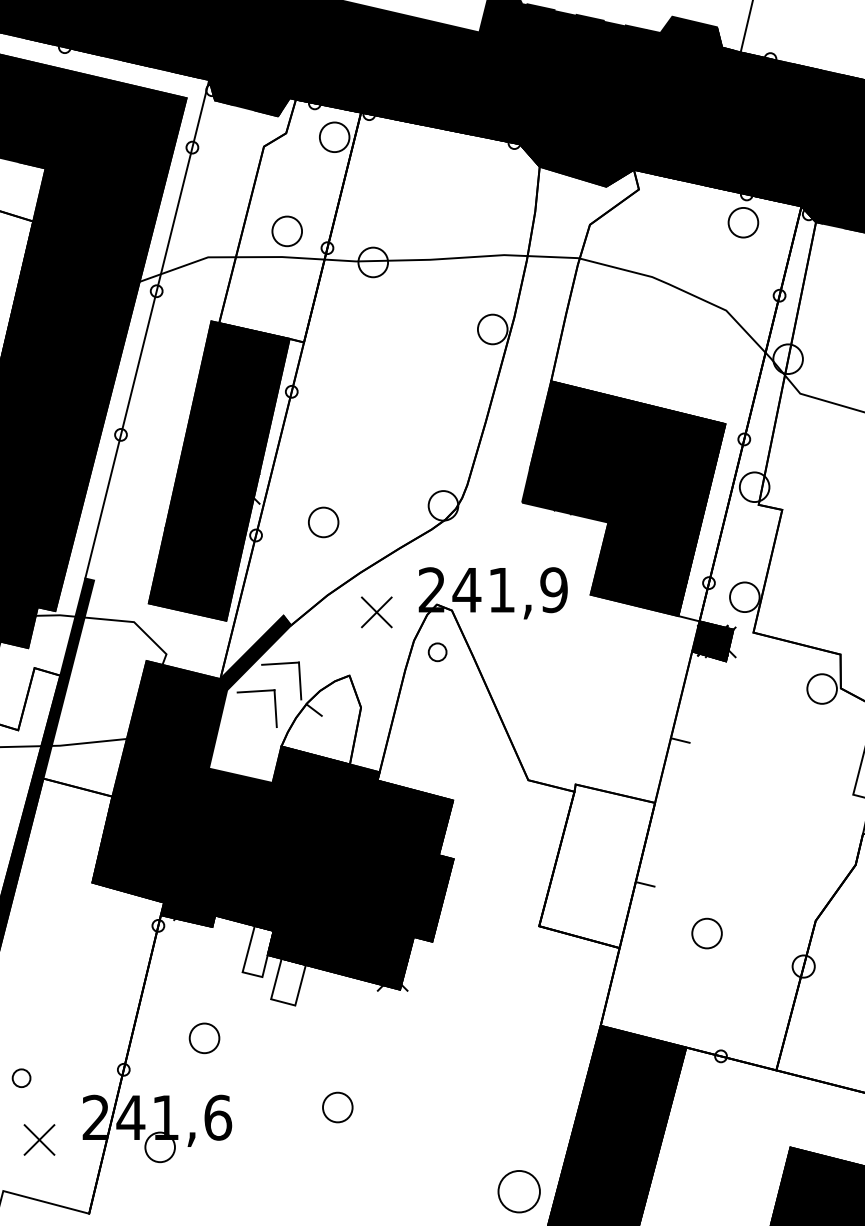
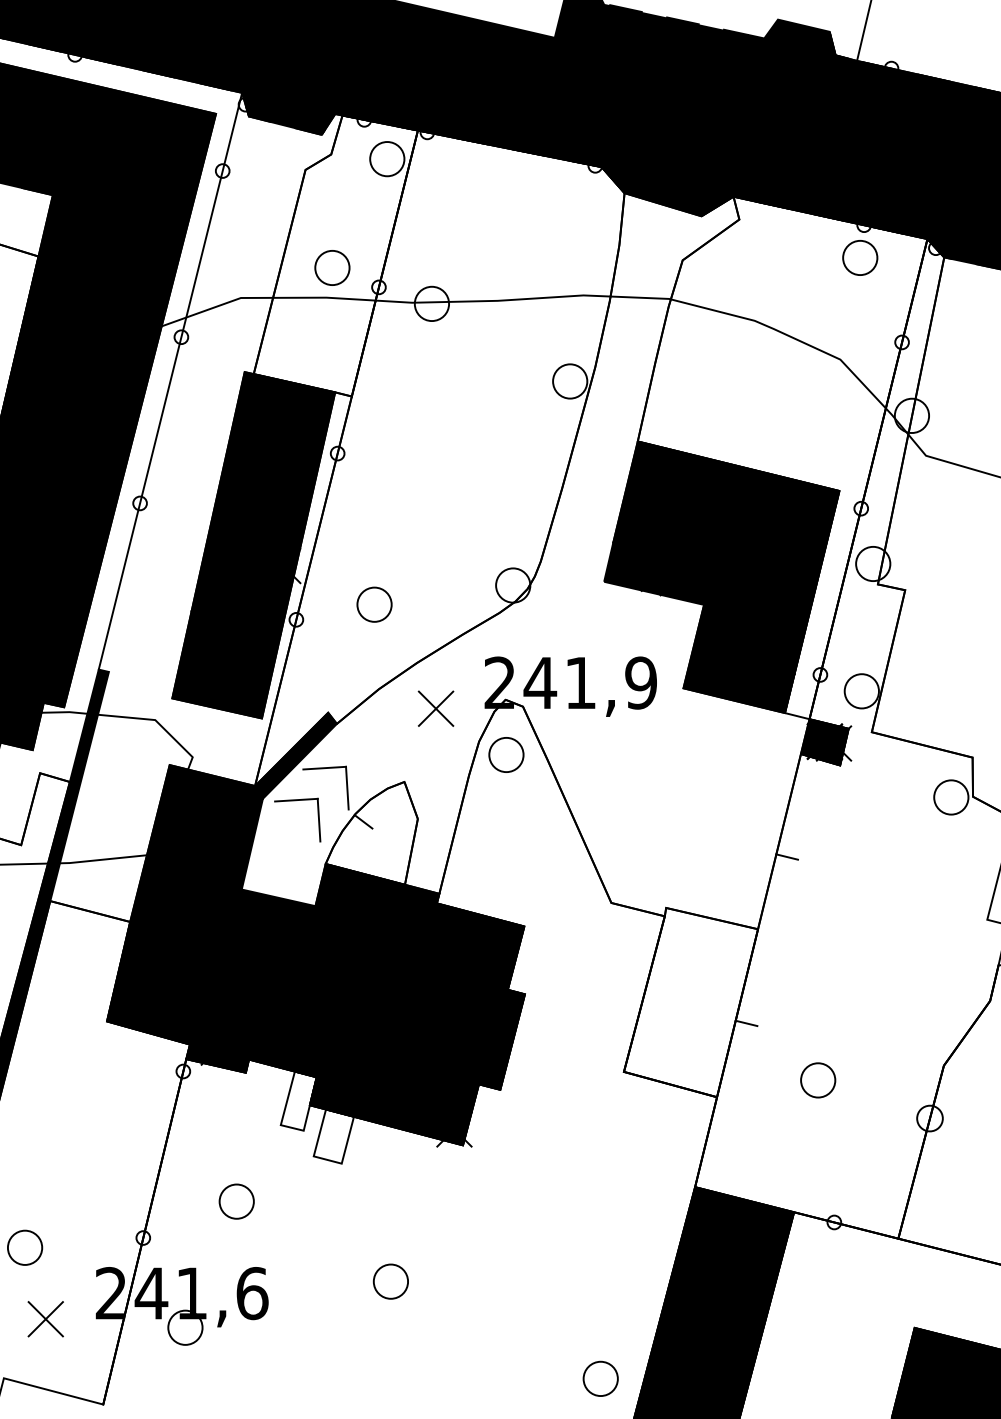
circle: (437, 651) -> (506, 754), size x1.67
circle: (21, 1077) -> (24, 1247), size x1.67
circle: (518, 1191) -> (600, 1378), size x0.71

